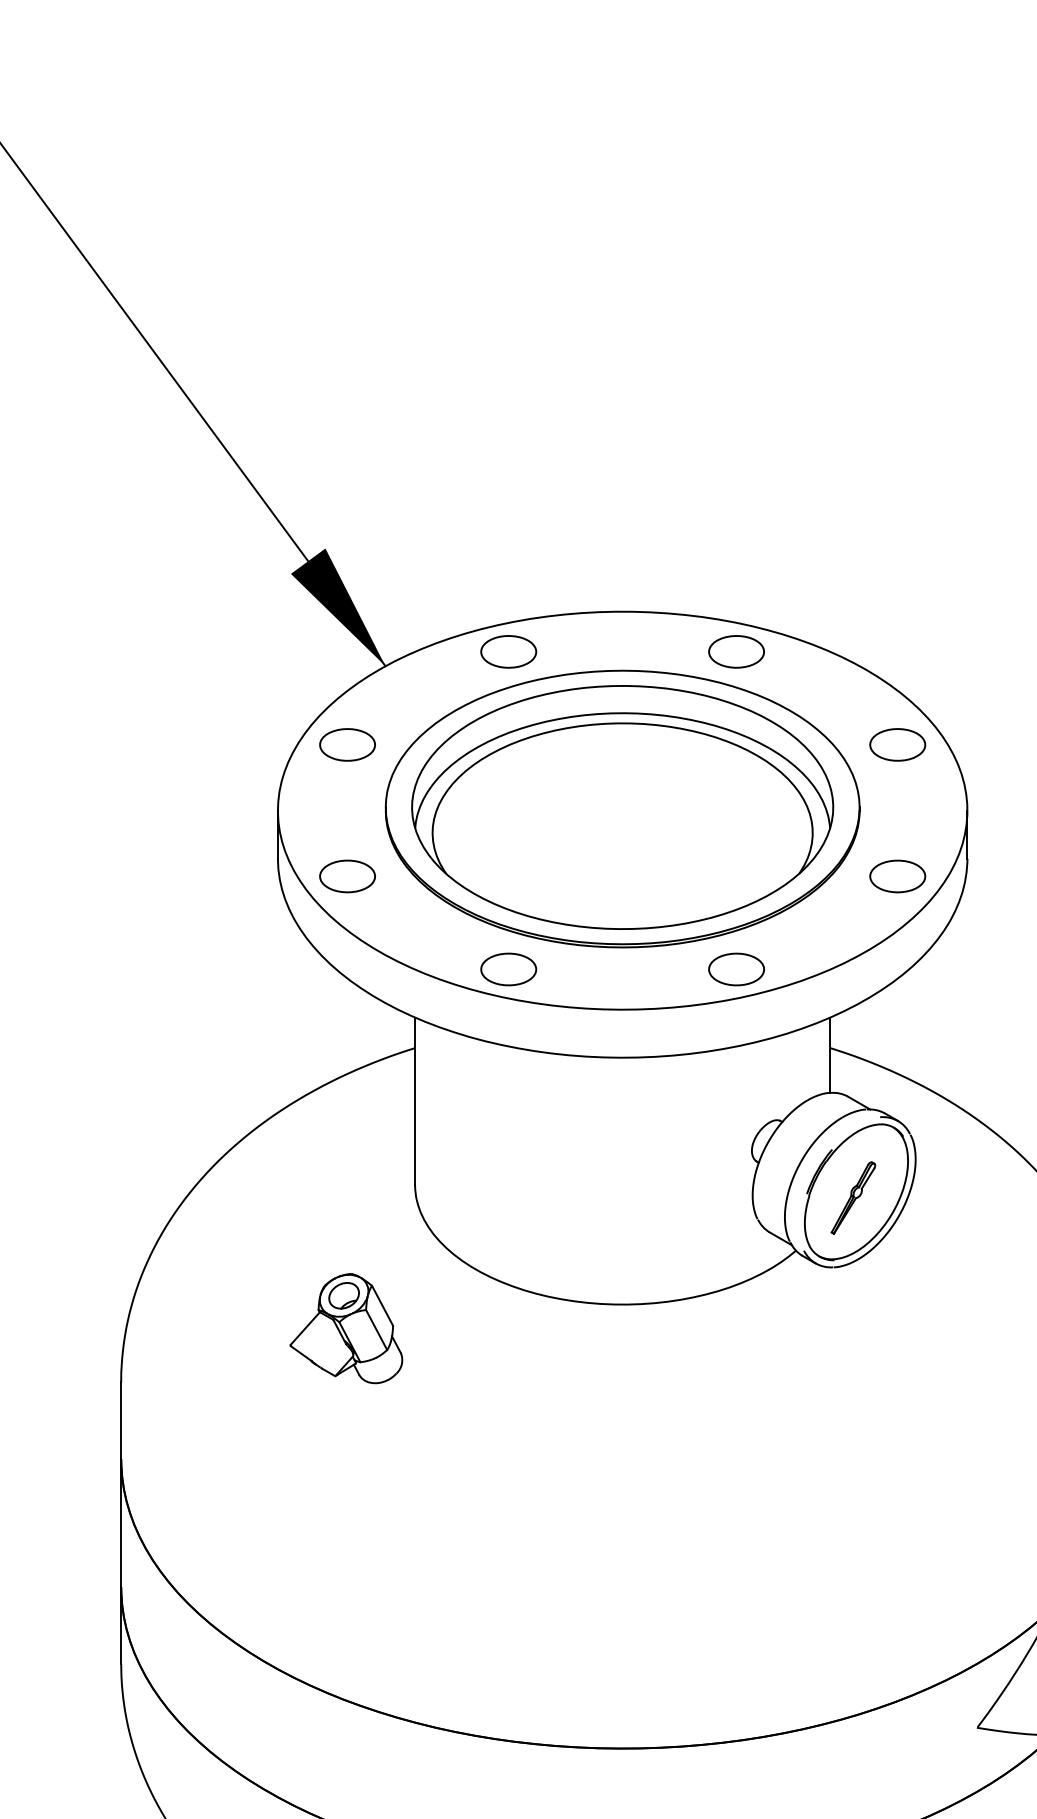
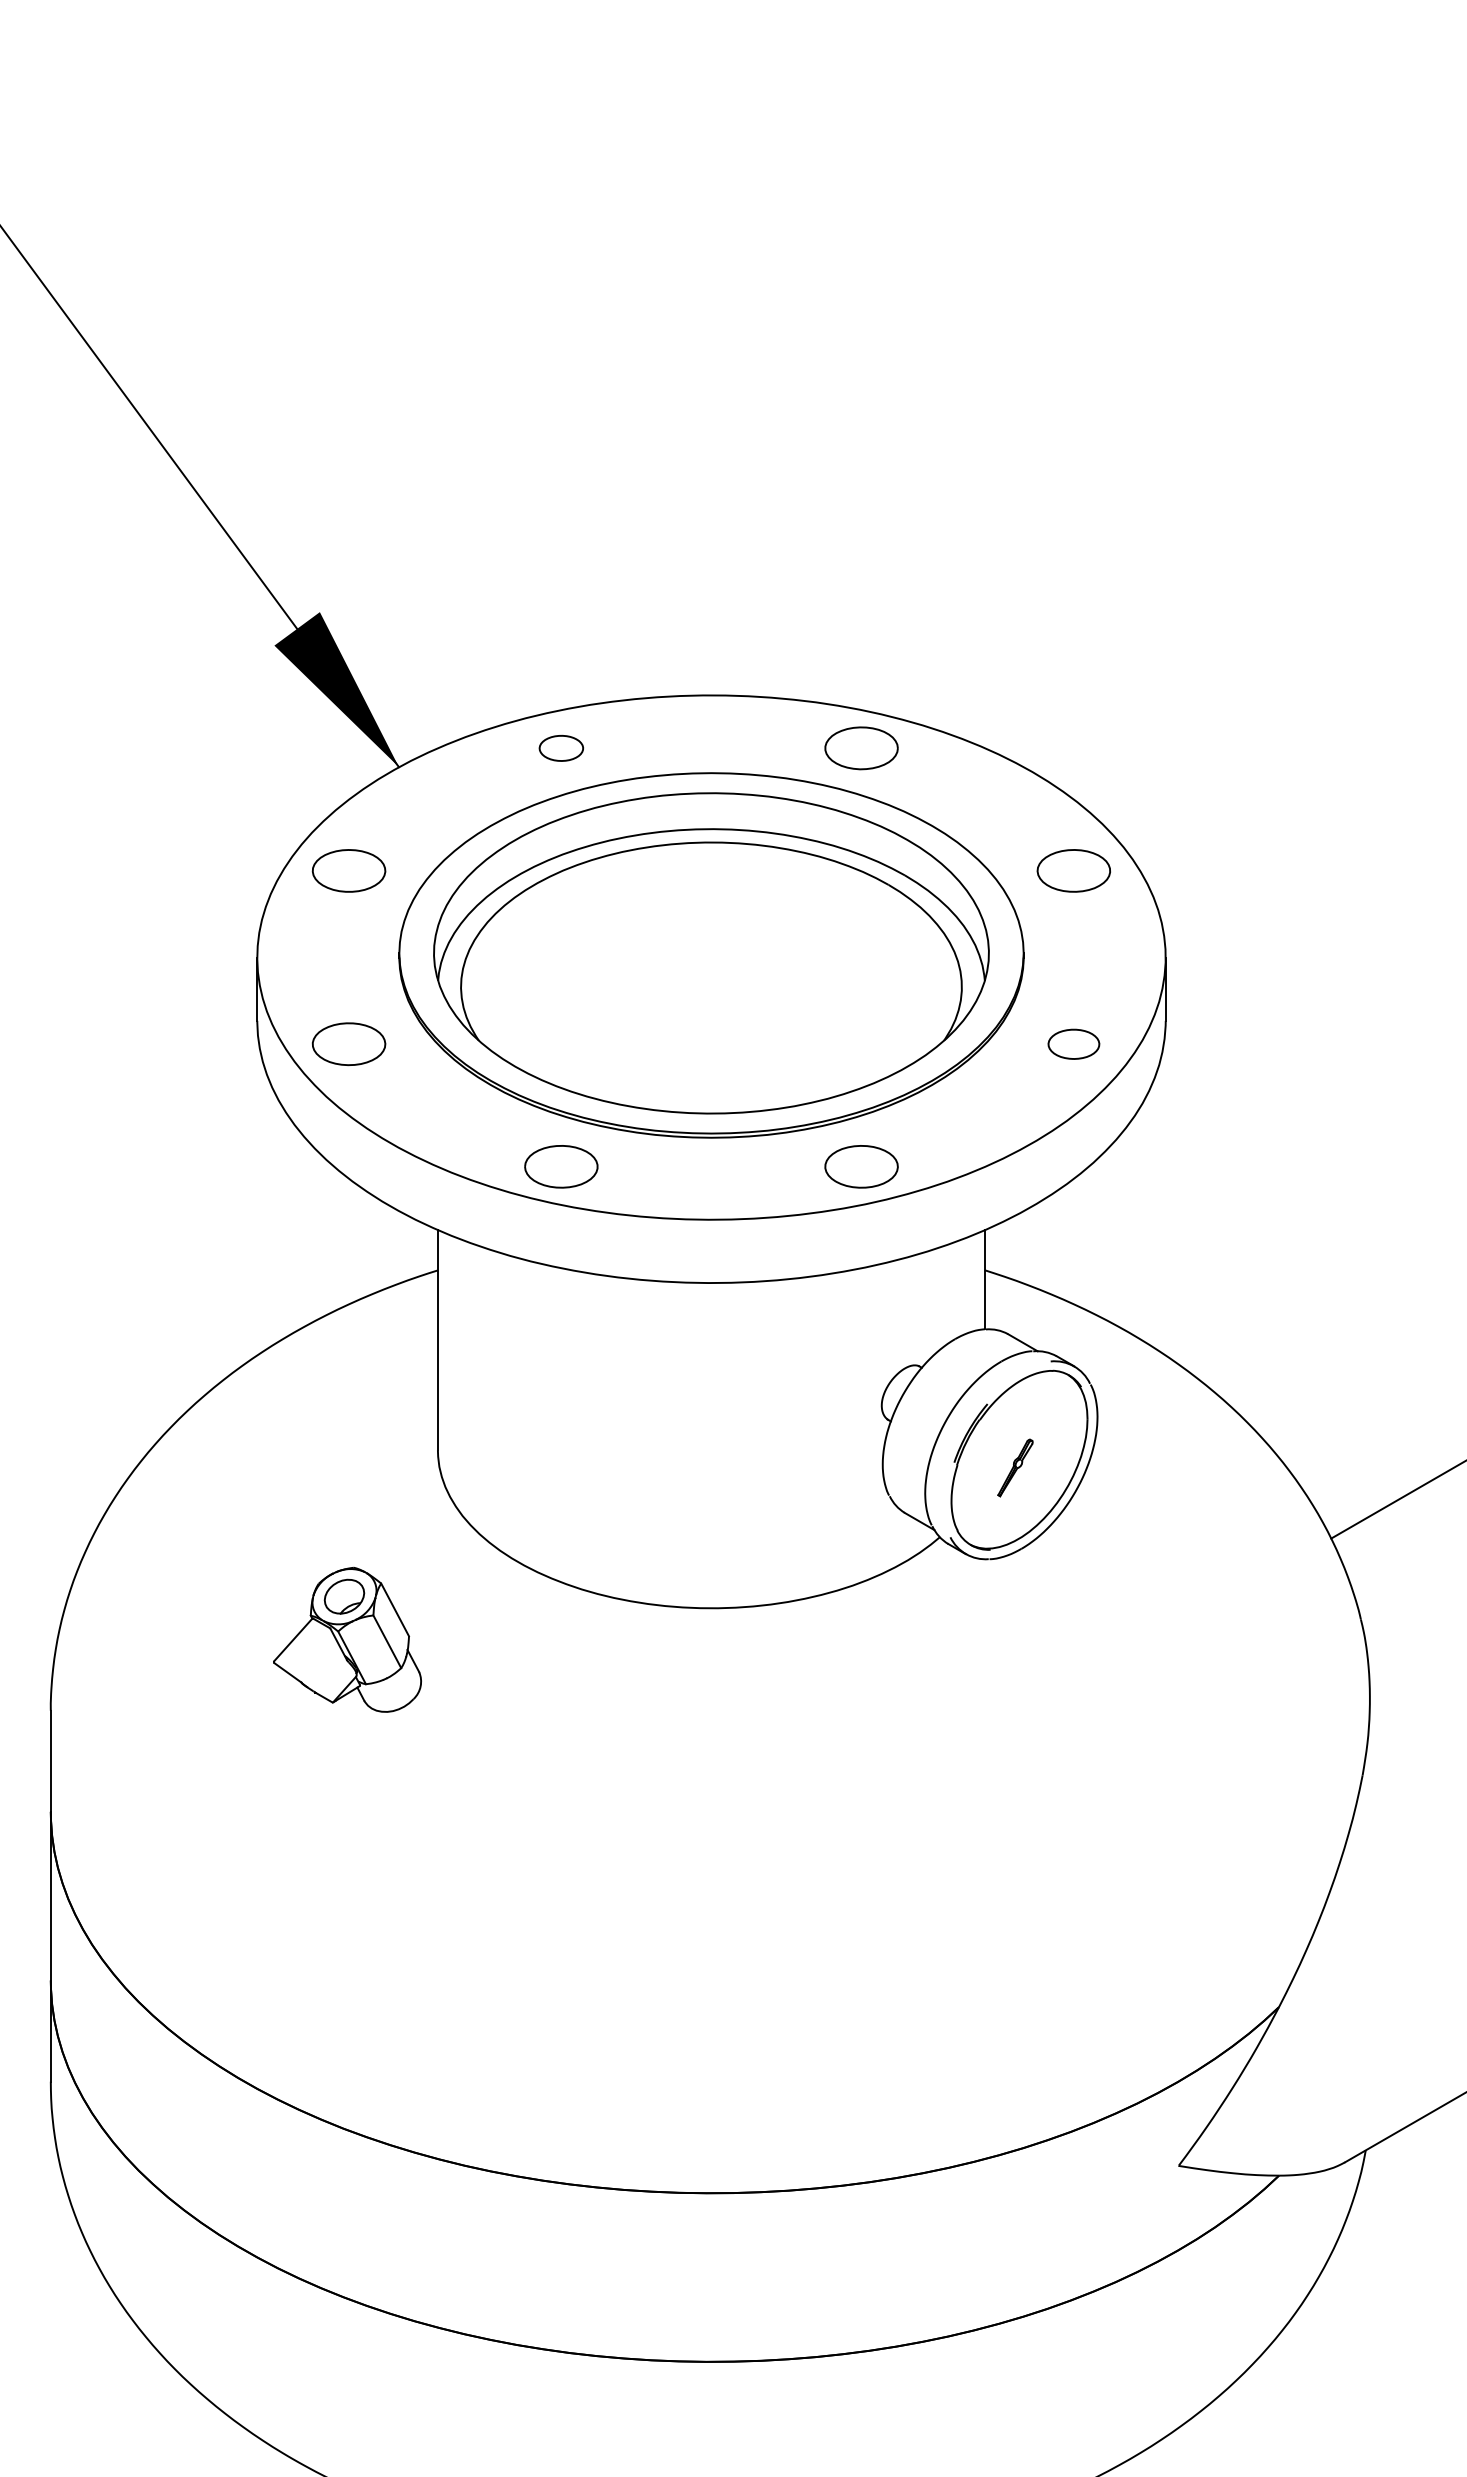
part: (508, 652) -> (561, 748), size x0.6
part: (897, 876) -> (1073, 1044), size x0.7
part: (853, 1197) -> (1015, 1467), size x0.6

